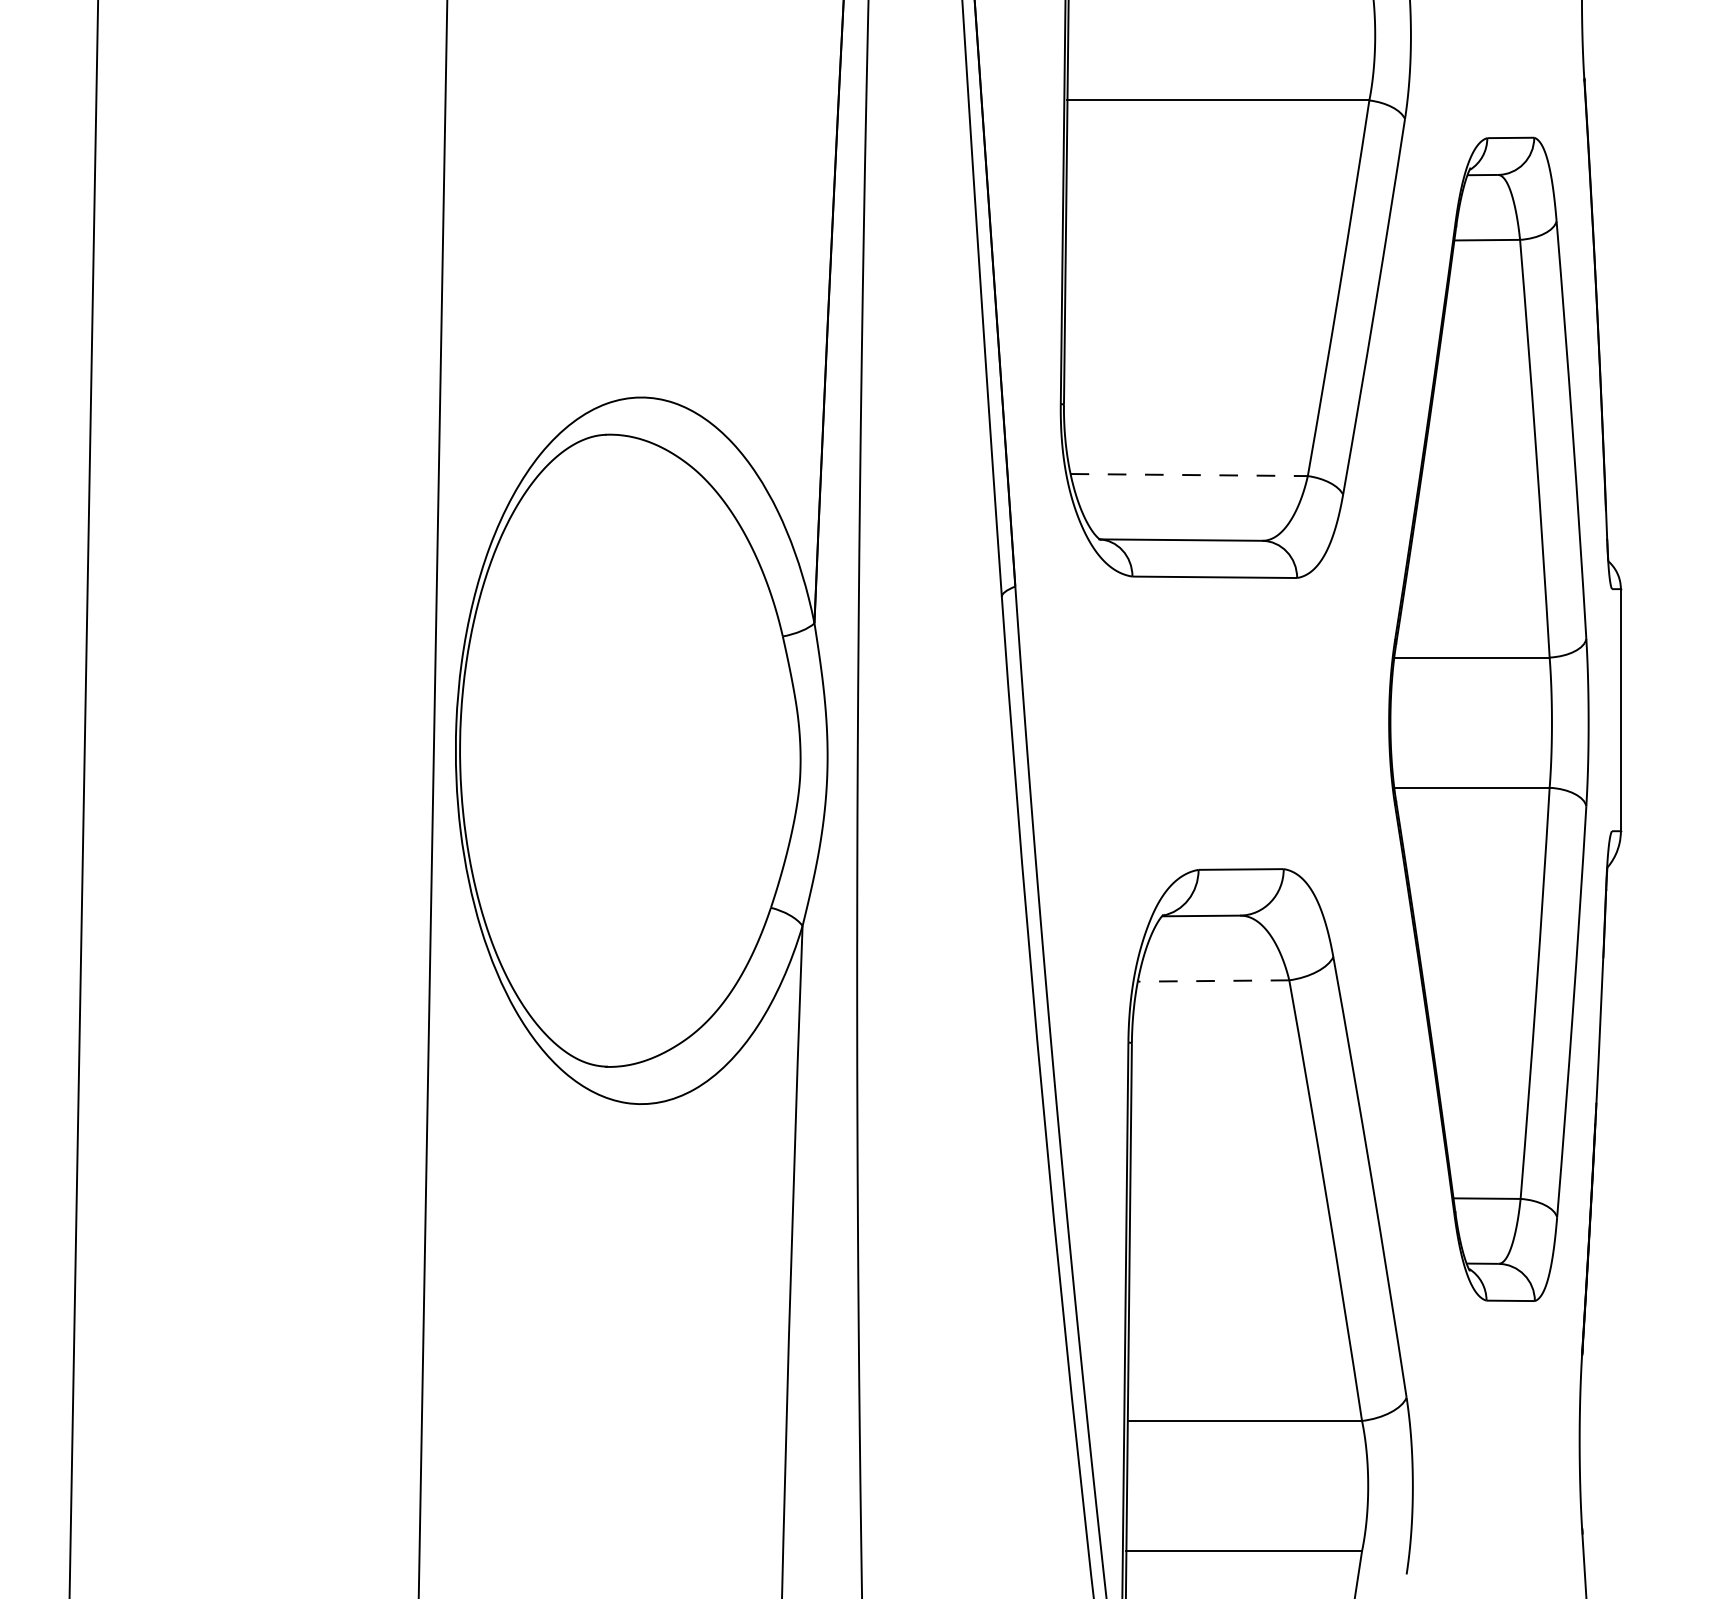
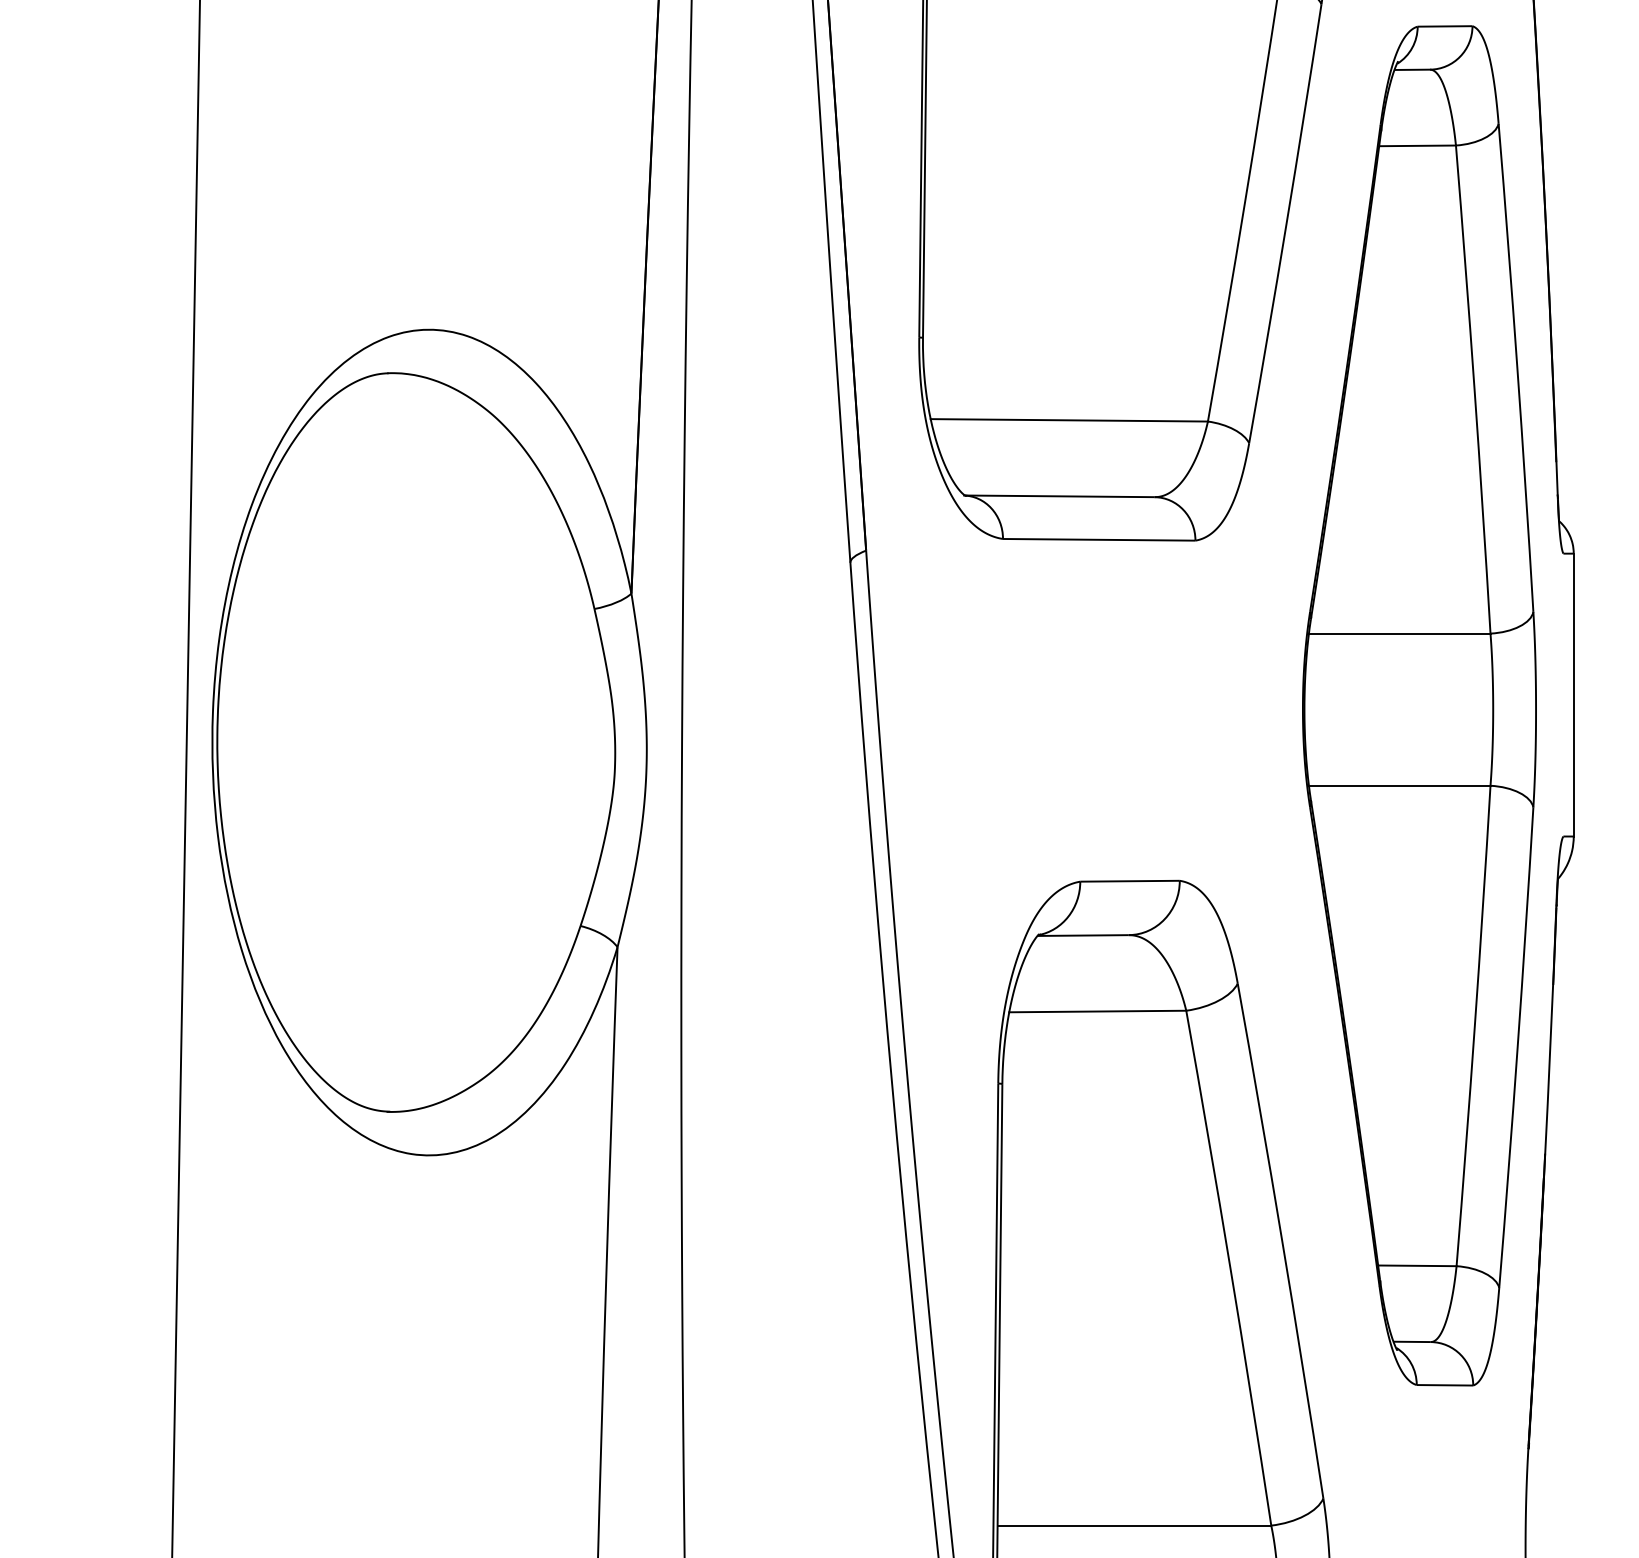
line: (1189, 475) -> (1069, 420), dashed -> solid
line: (1213, 980) -> (1097, 1010), dashed -> solid

